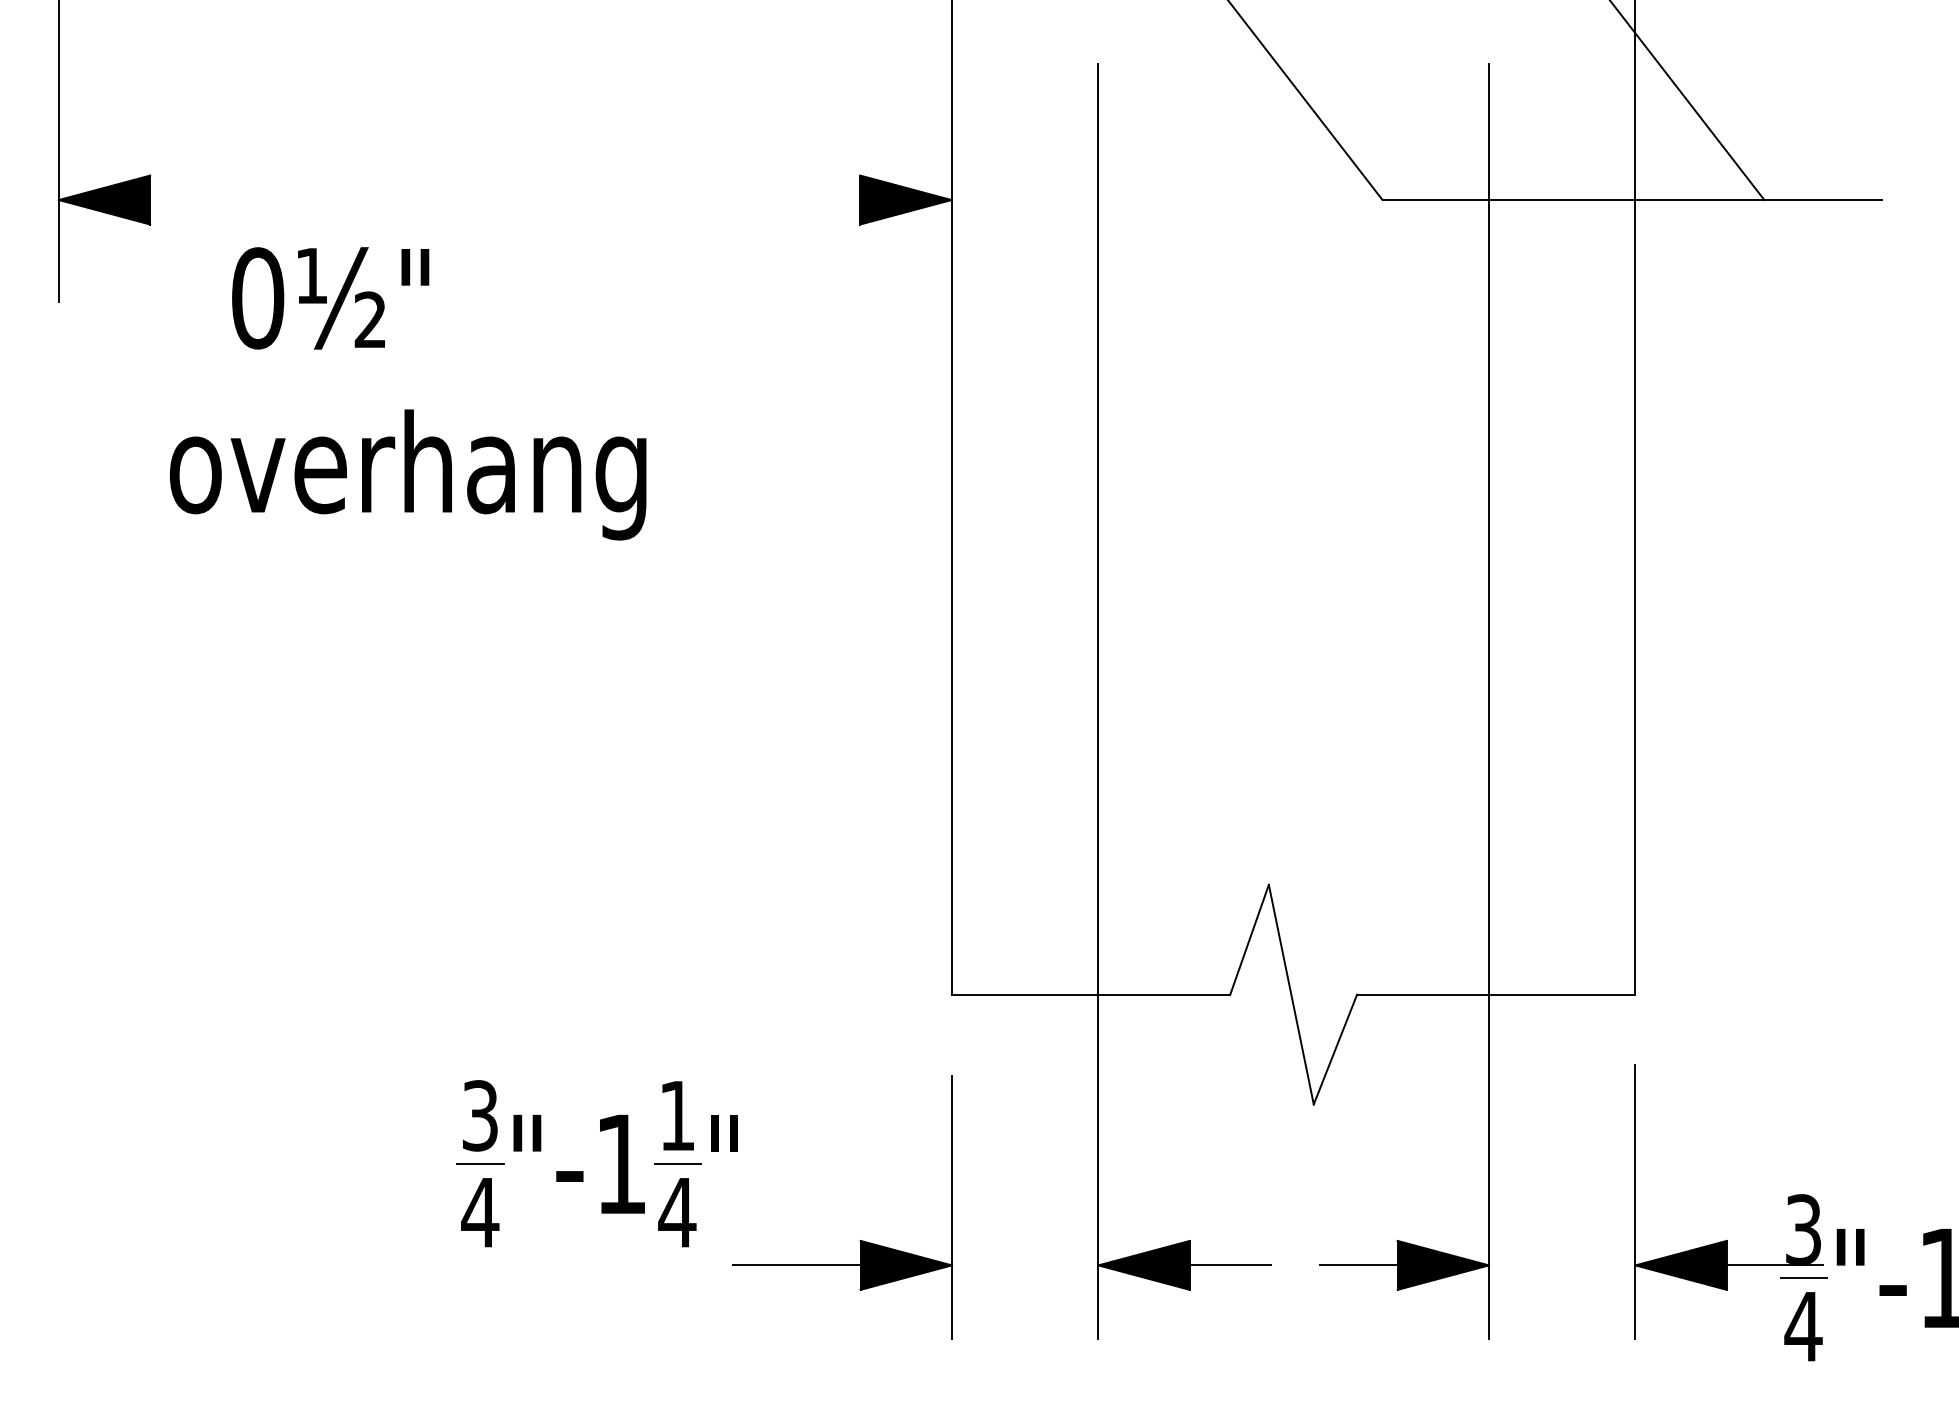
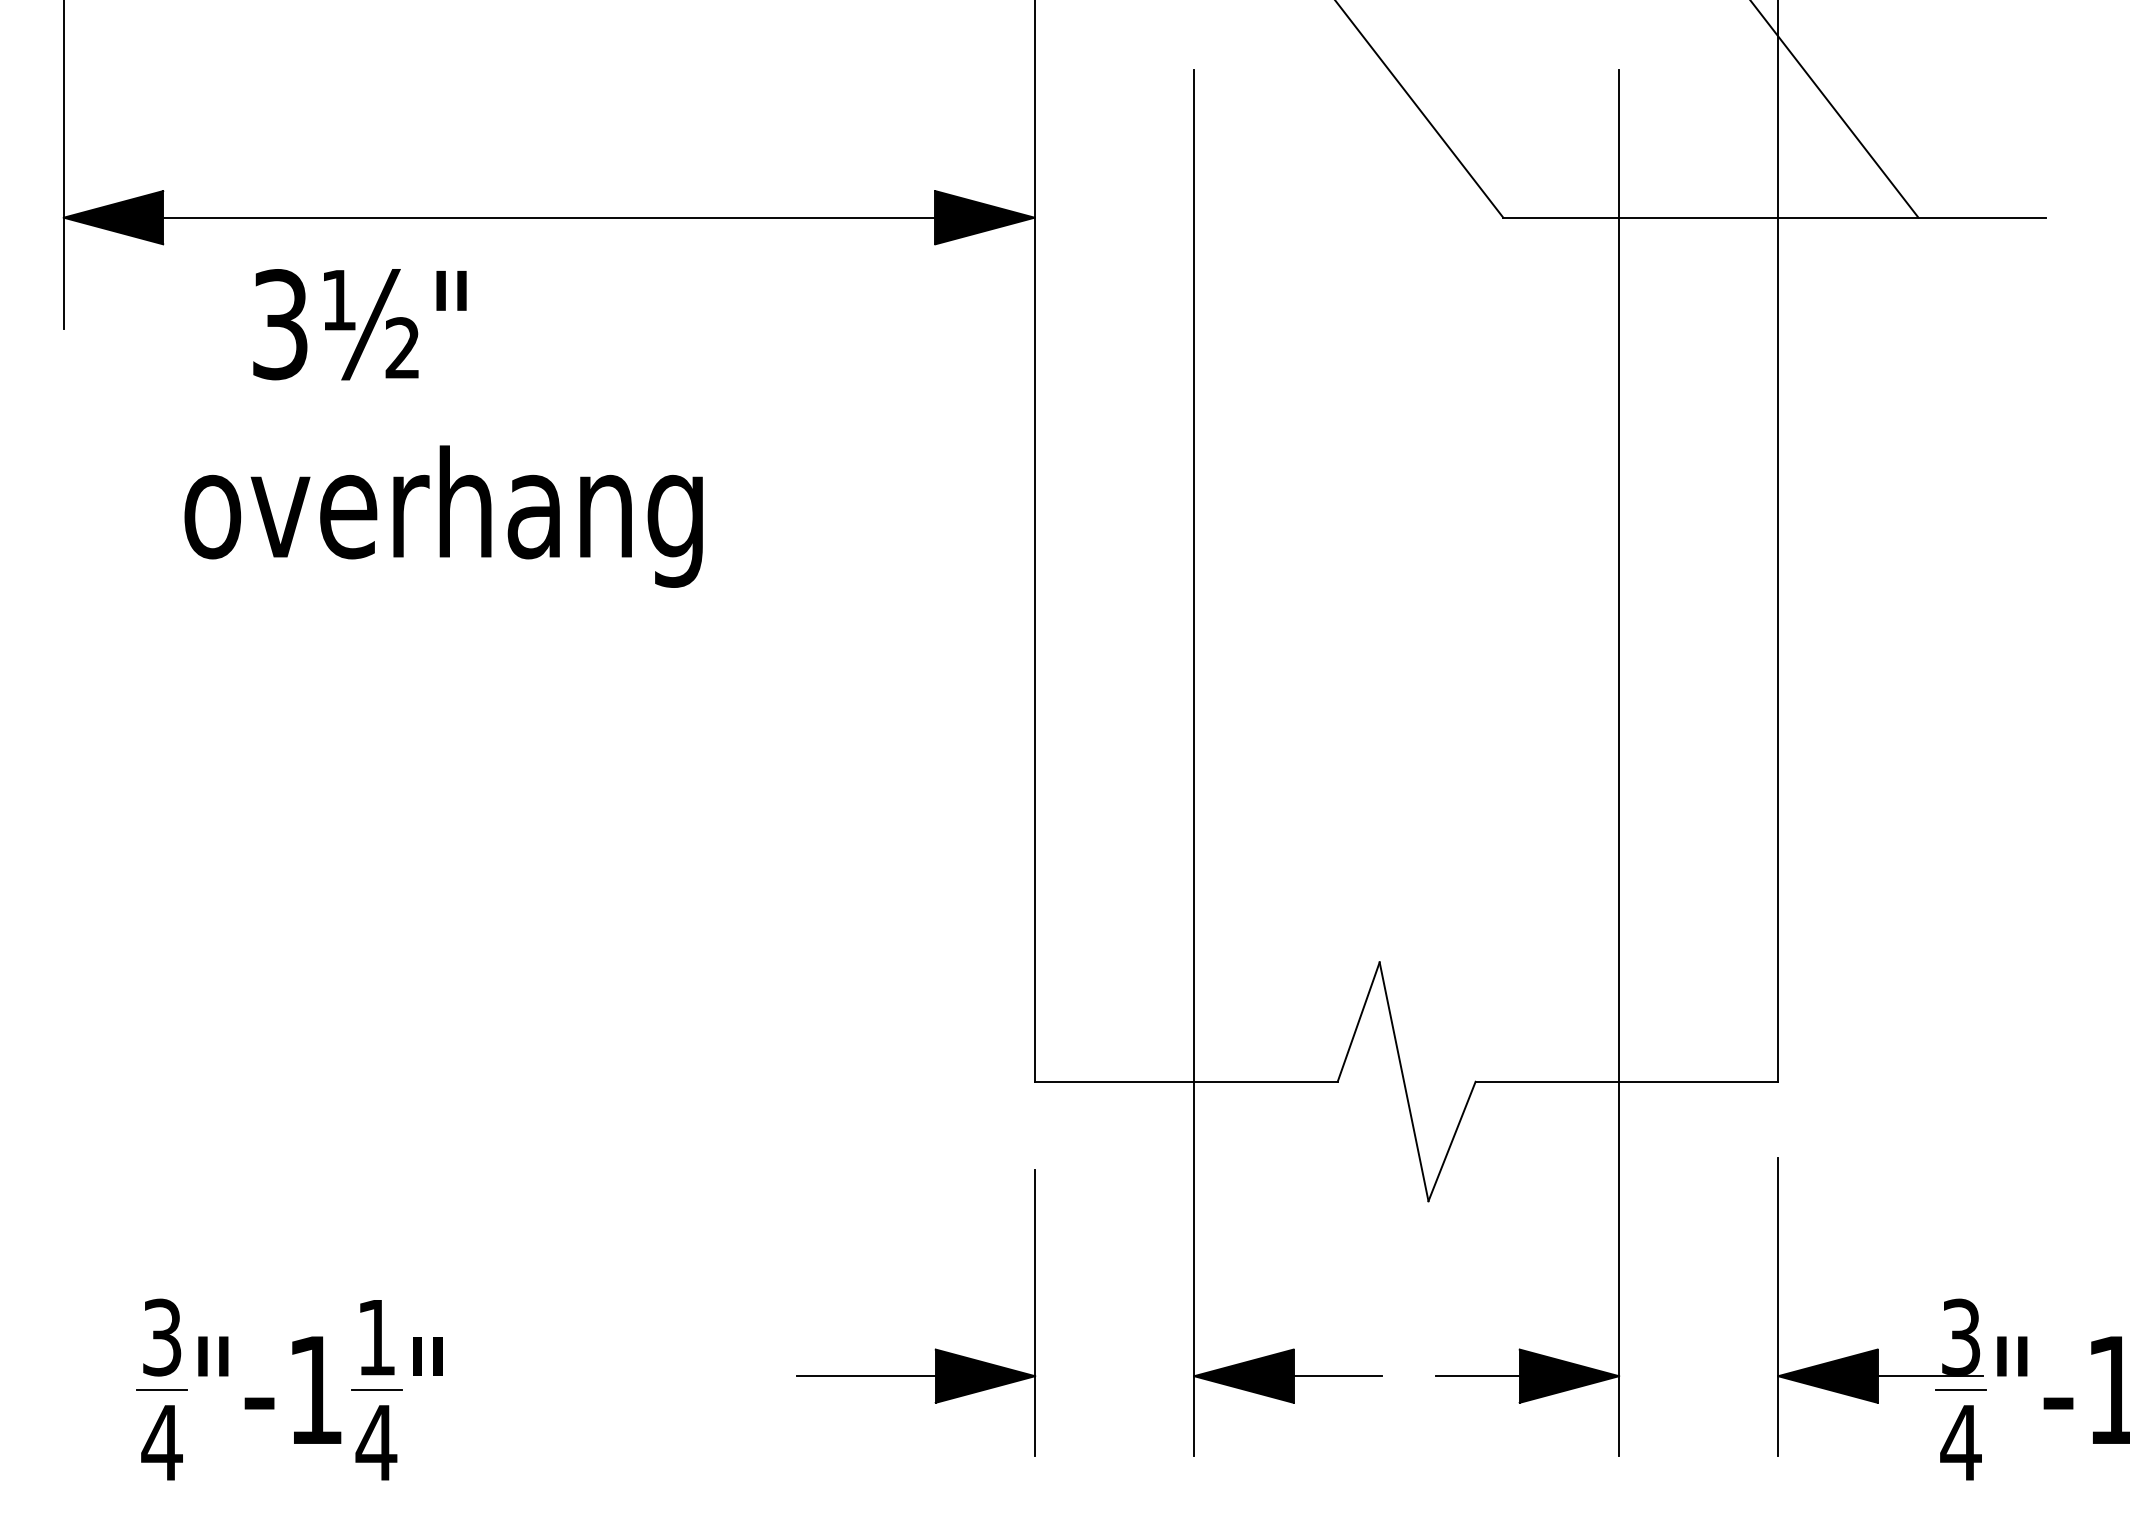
line: (505, 199) -> (549, 217), added
text: (258, 298) -> (280, 324), 0½" -> 3½"
part: (583, 1170) -> (274, 1397), moved

